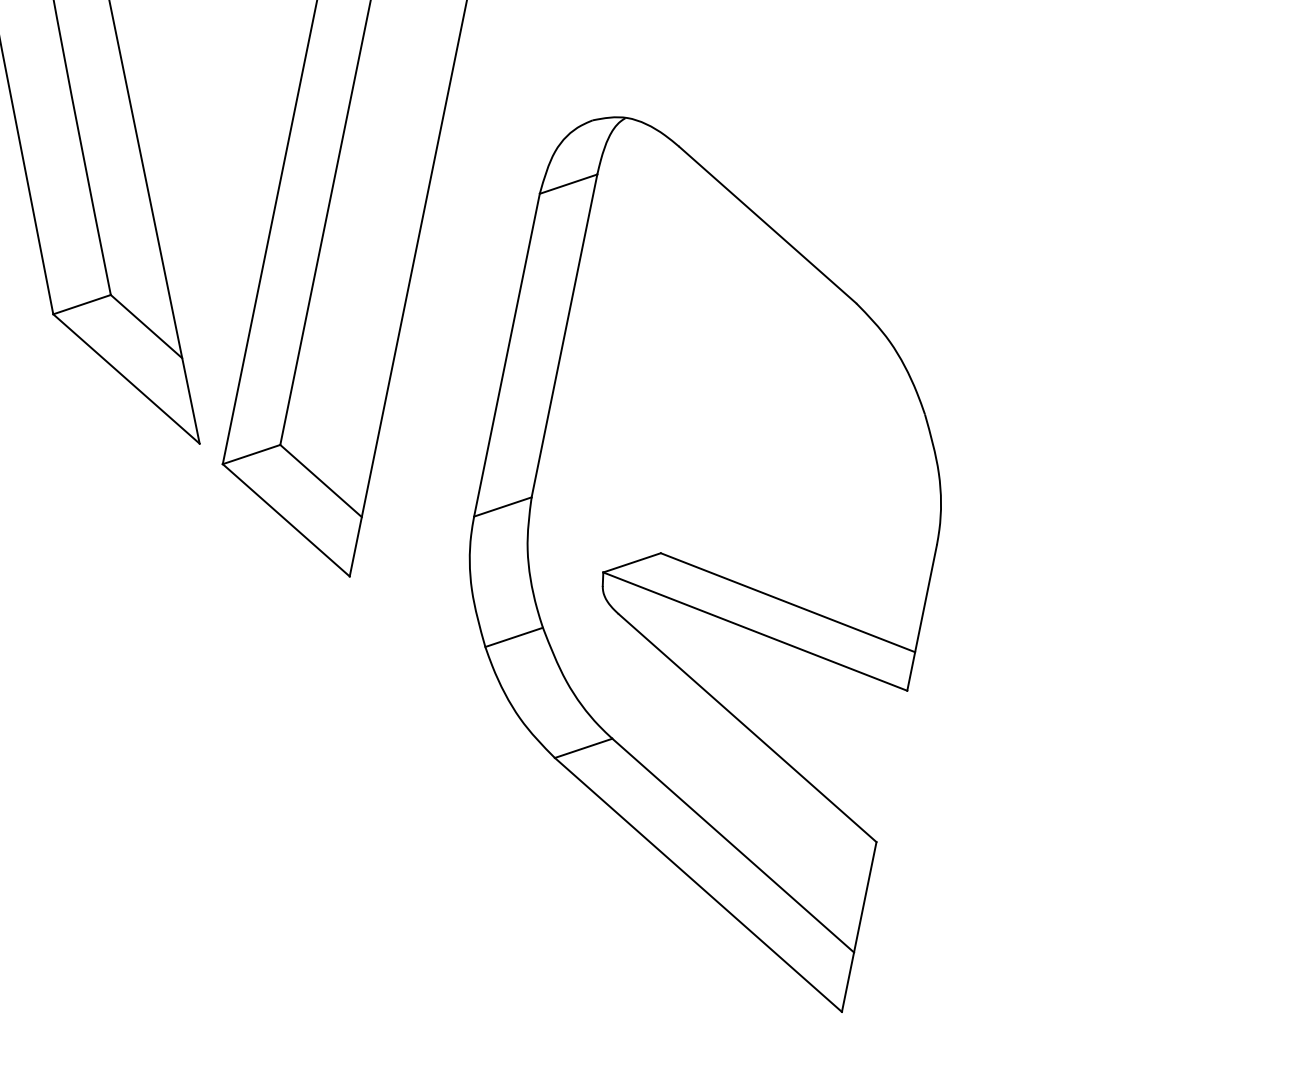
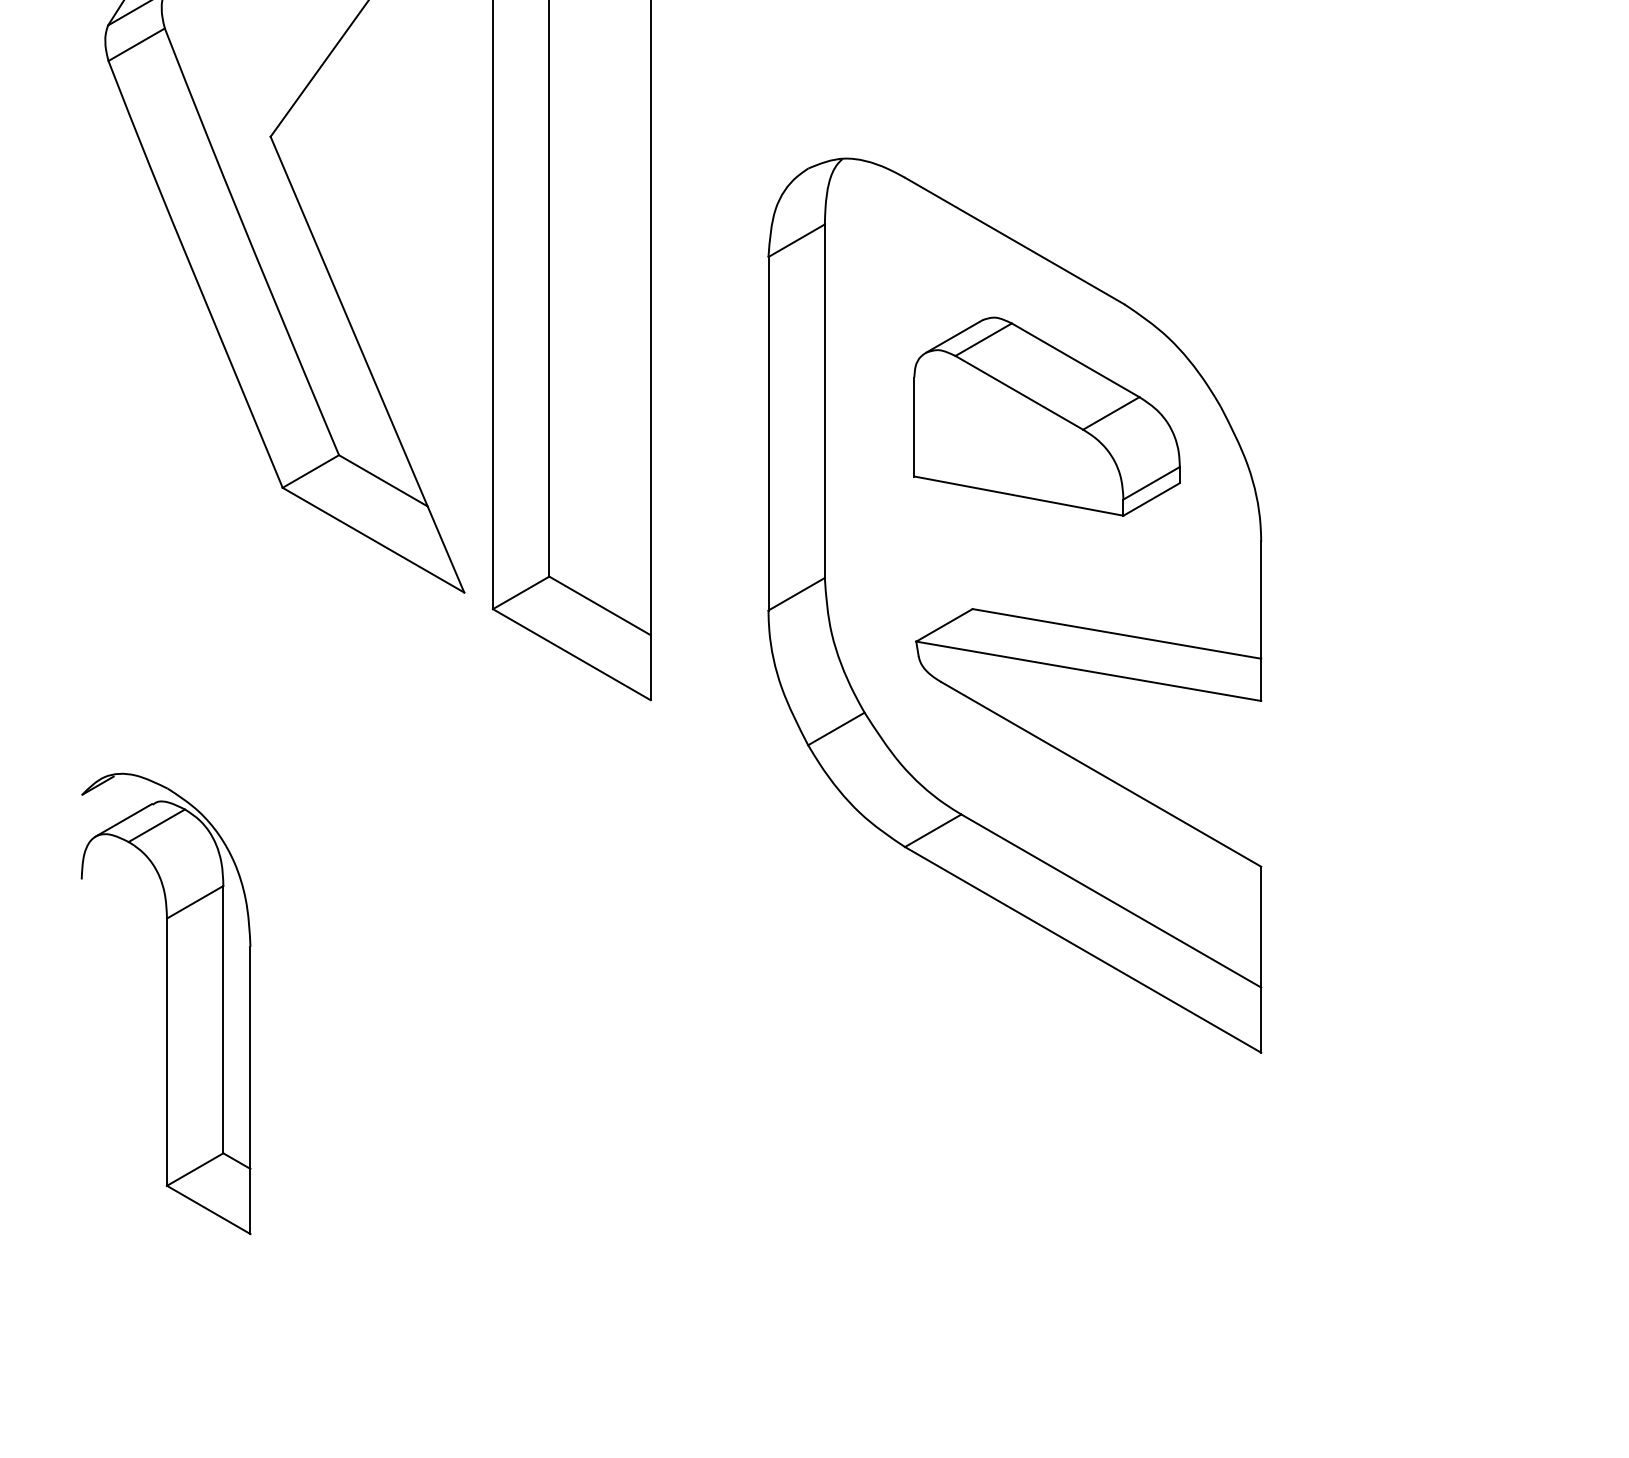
part: (764, 391) -> (1046, 416), added

